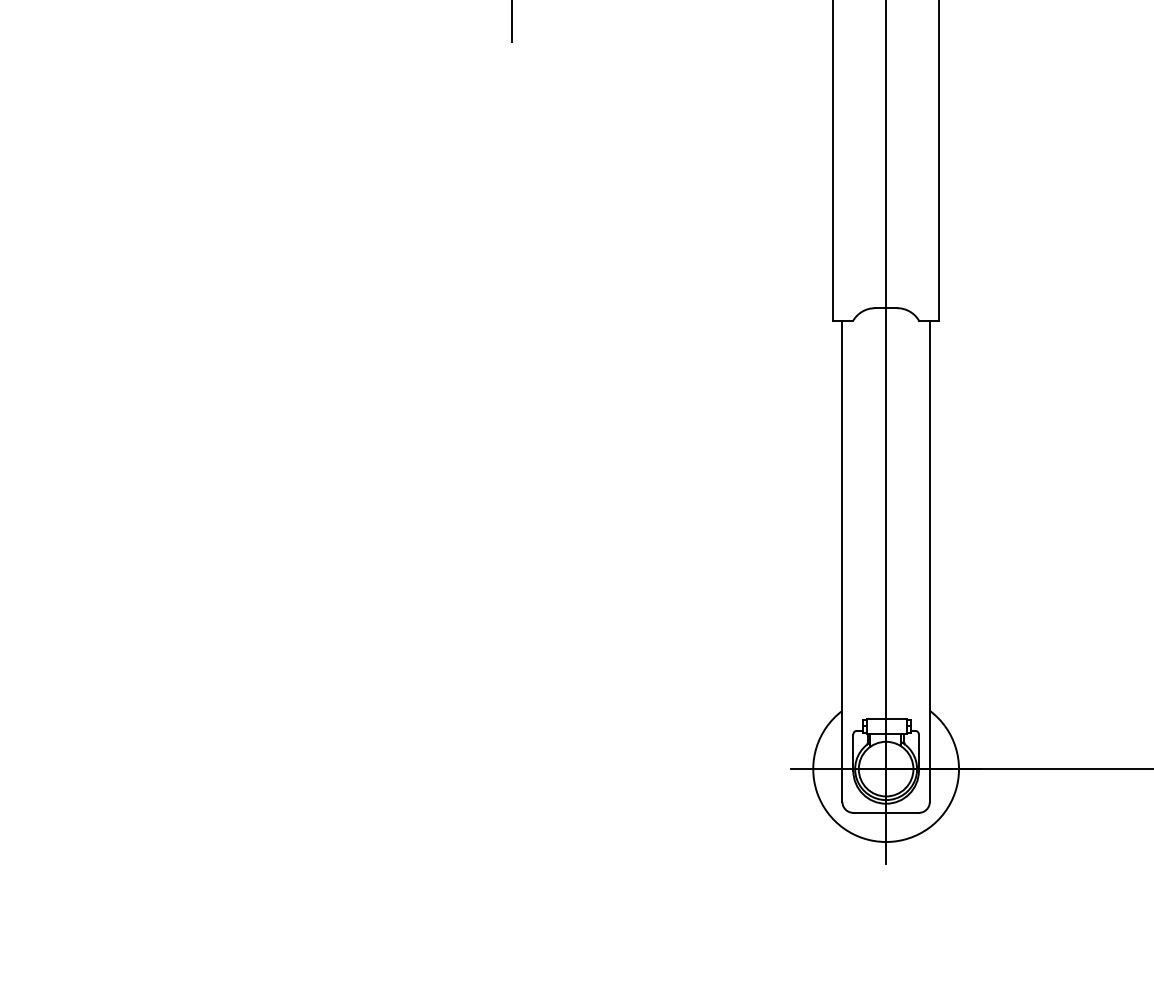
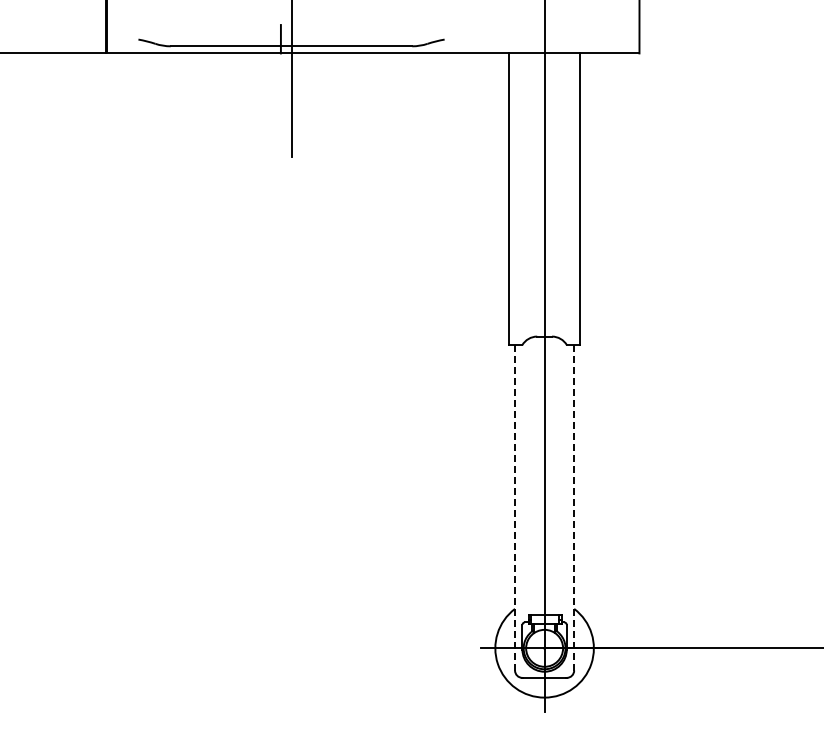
line: (843, 560) -> (515, 507), solid -> dashed
line: (930, 560) -> (574, 507), solid -> dashed

